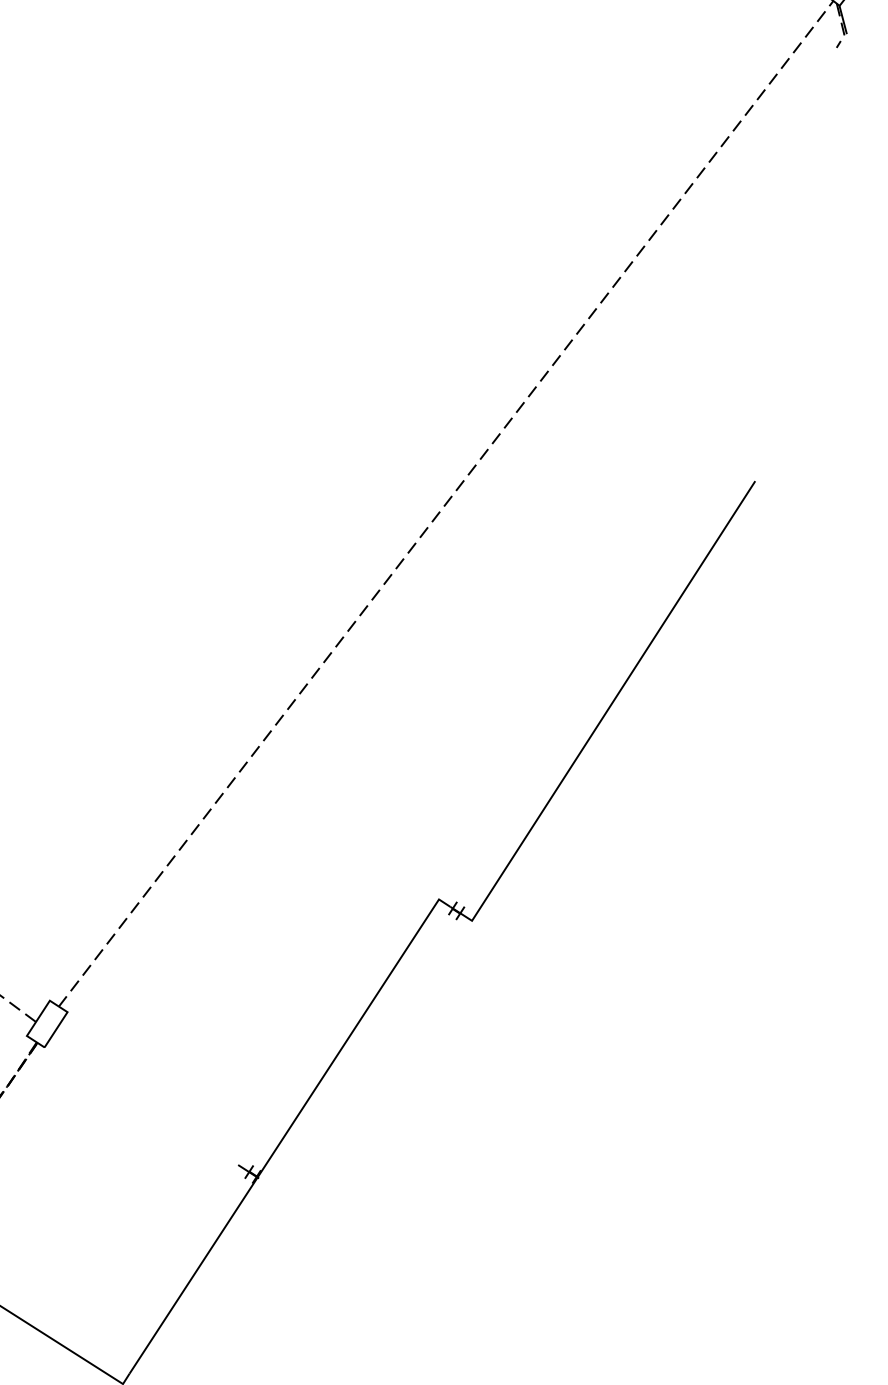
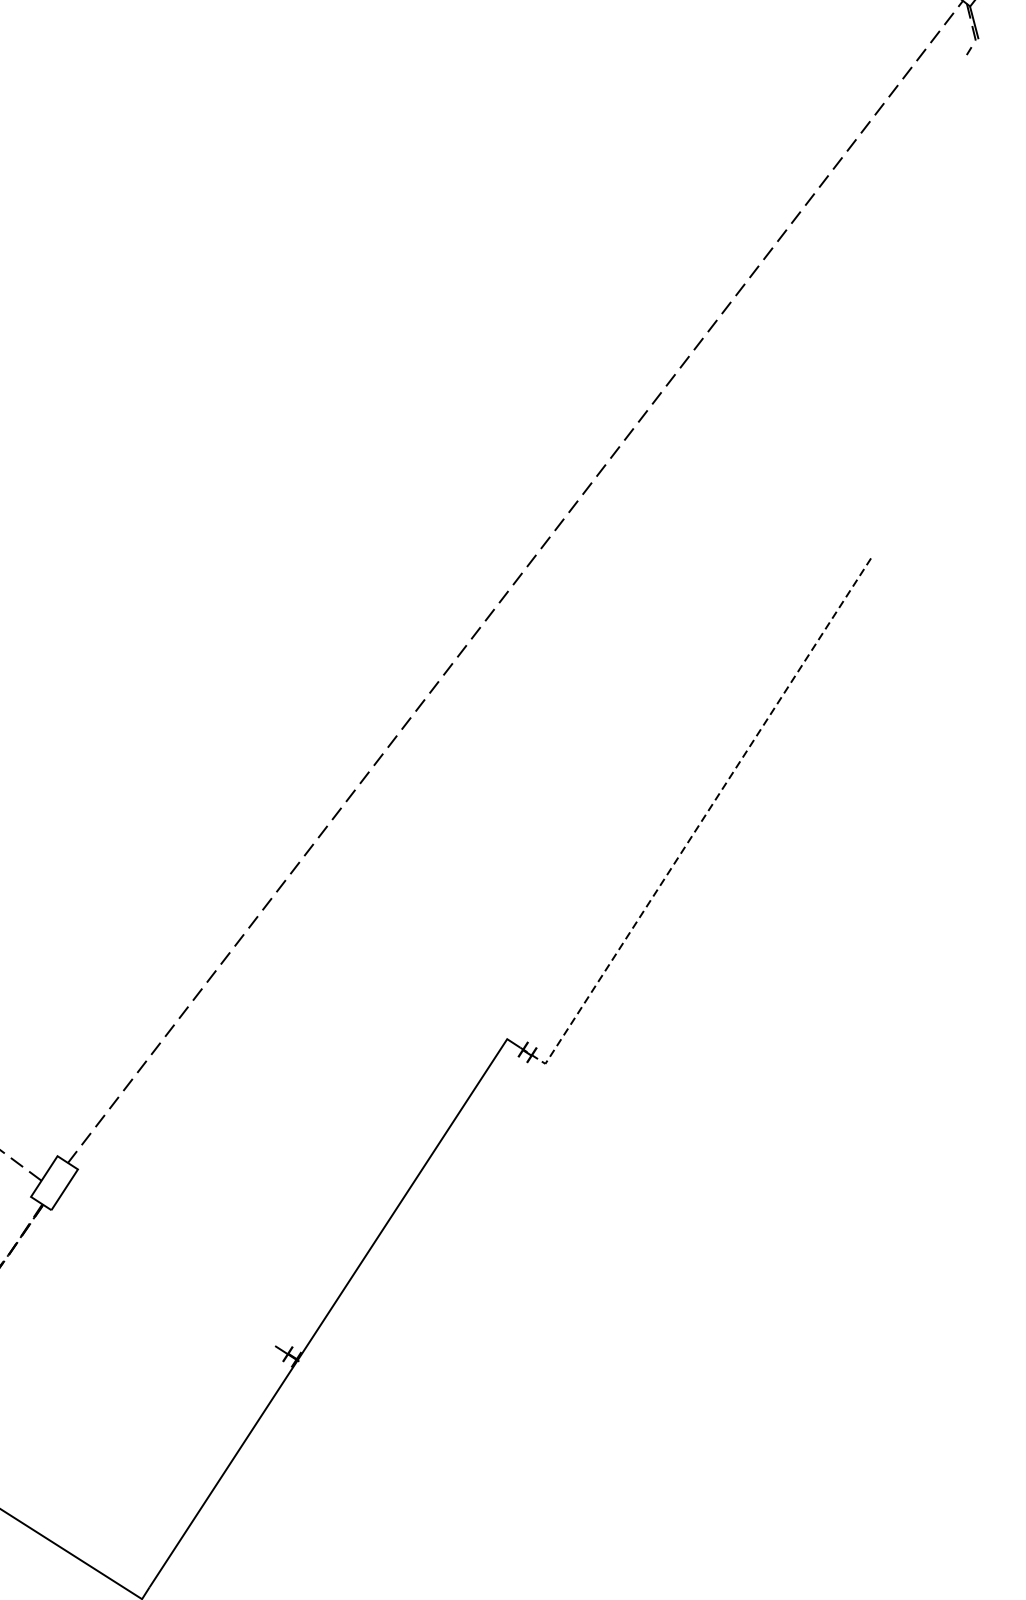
line: (606, 712) -> (700, 823), solid -> dashed

